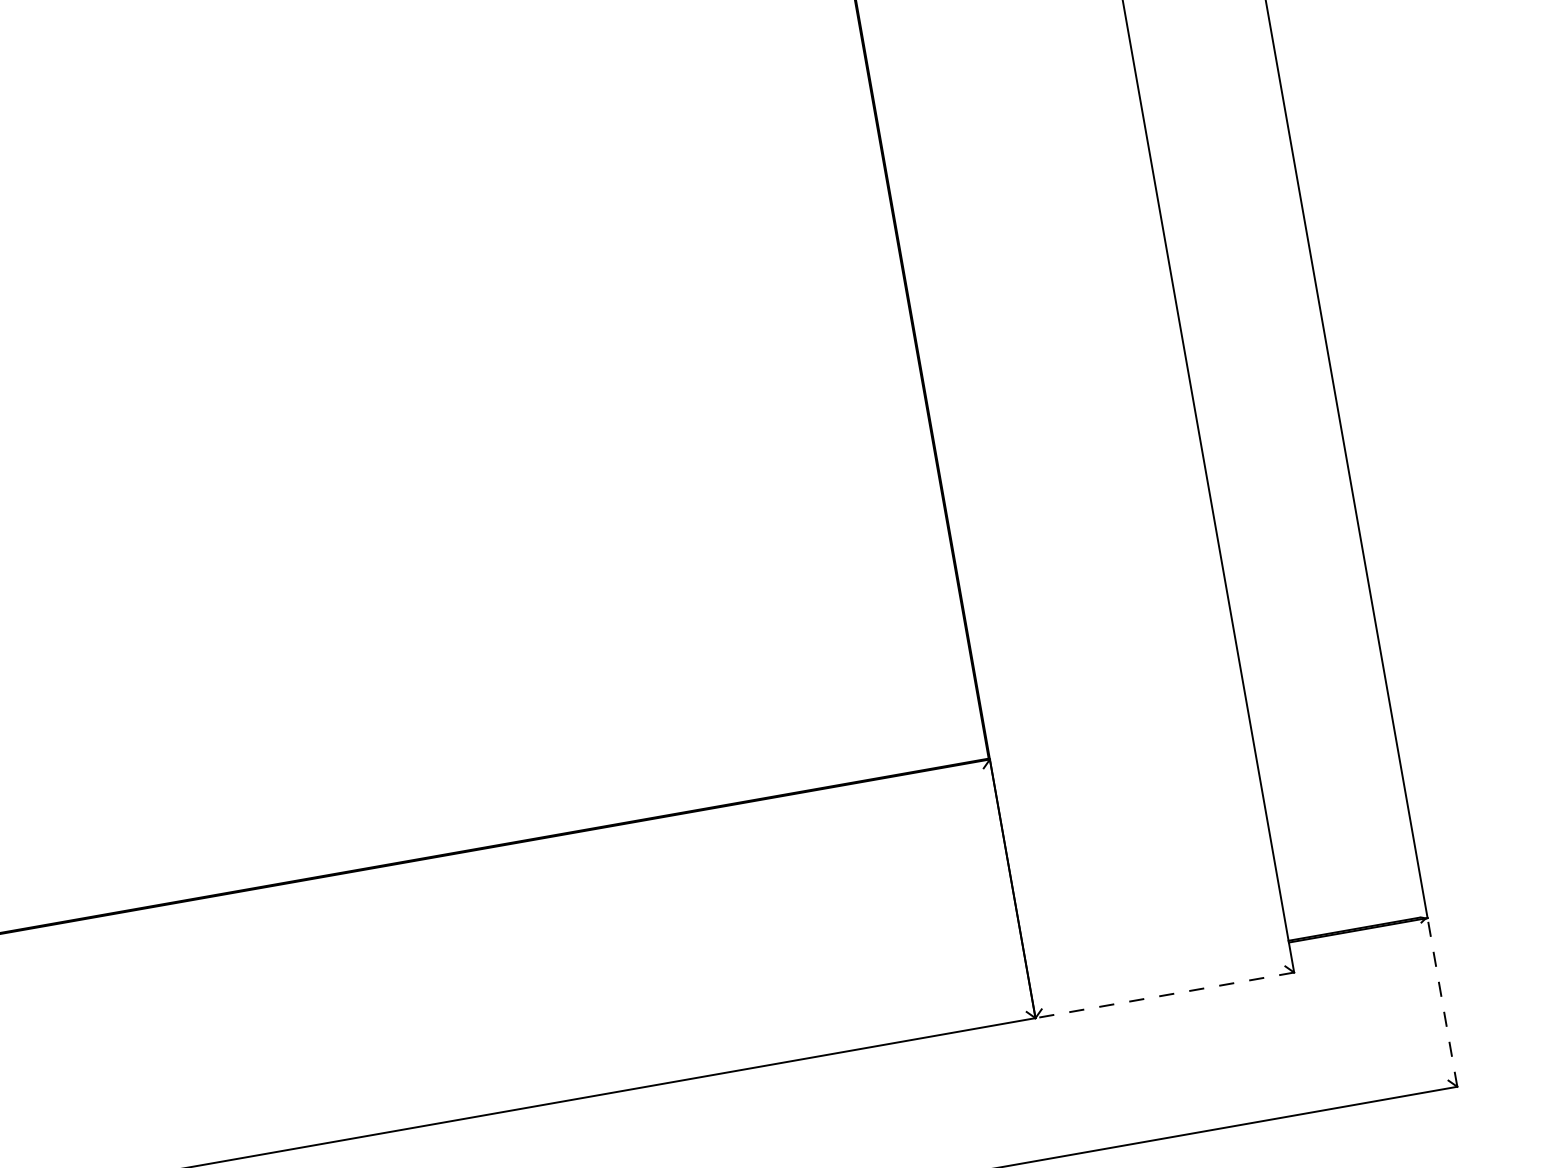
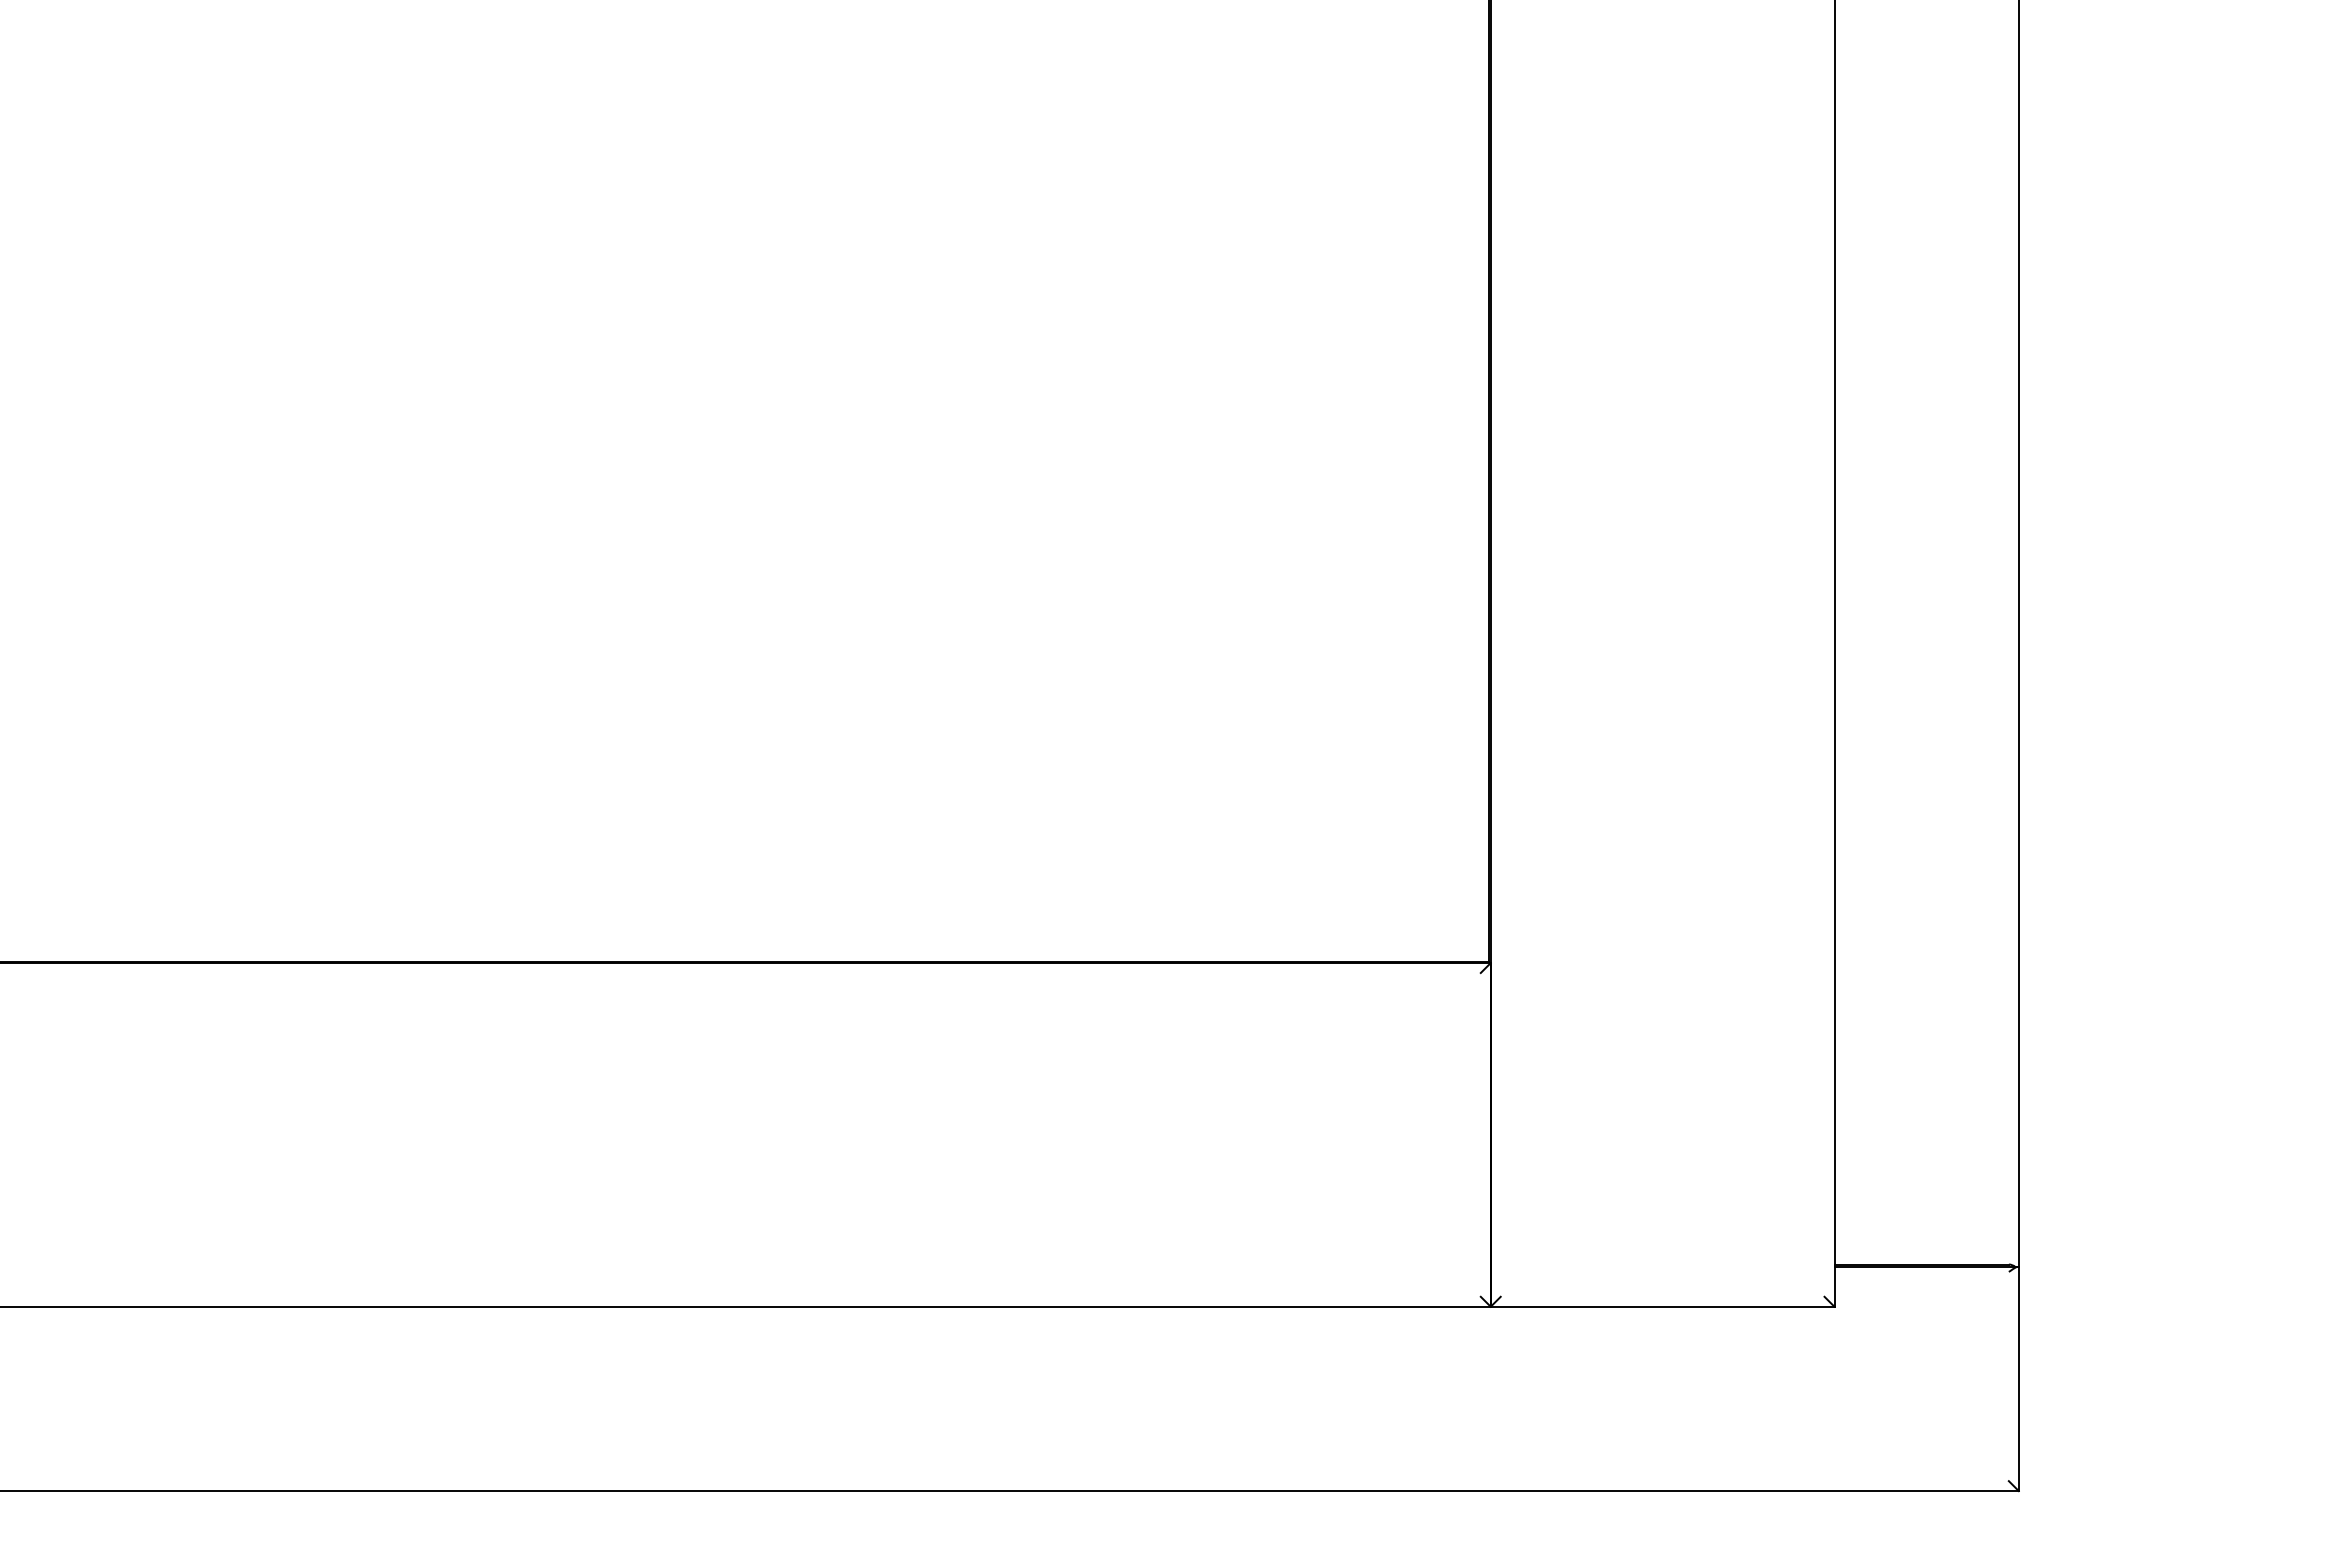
line: (1164, 995) -> (1662, 1306), dashed -> solid
line: (1442, 1002) -> (2018, 1378), dashed -> solid

